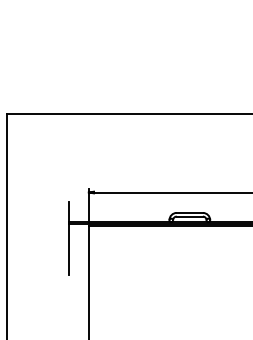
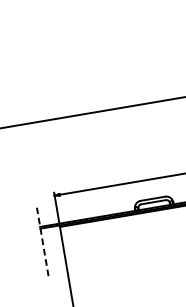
line: (68, 237) -> (42, 241), solid -> dashed

